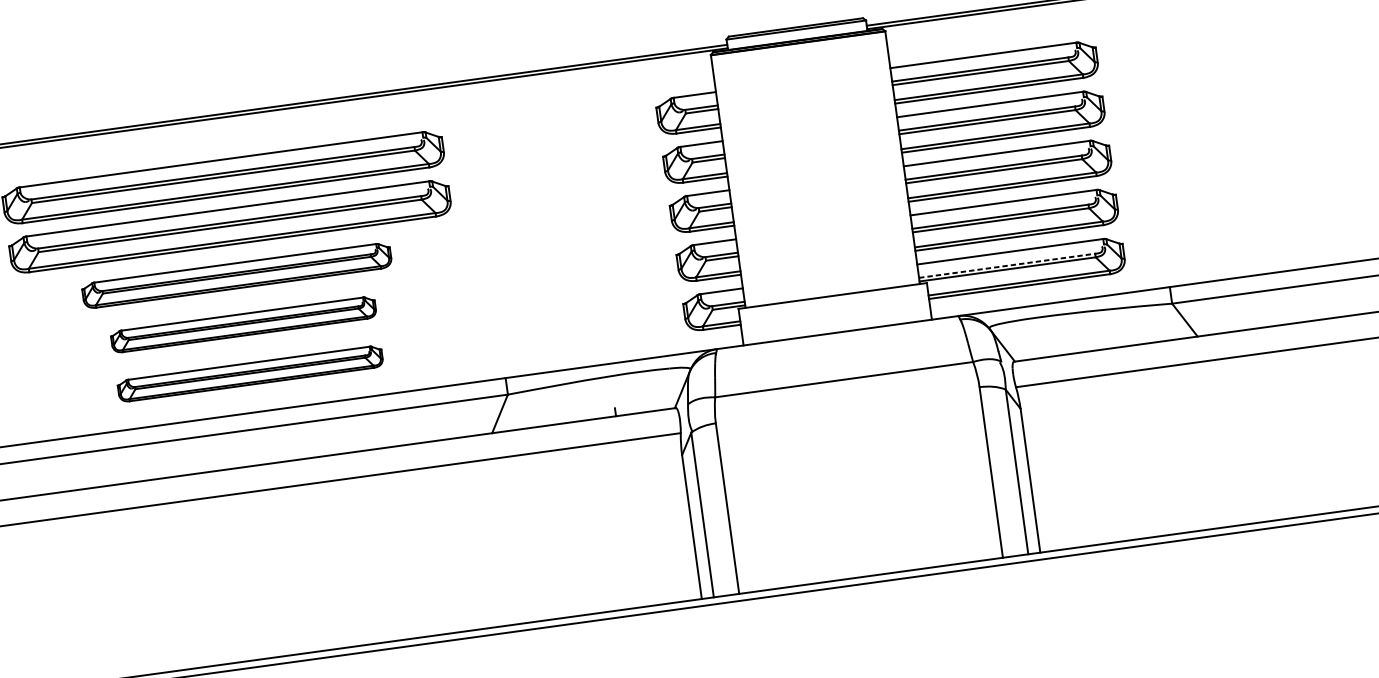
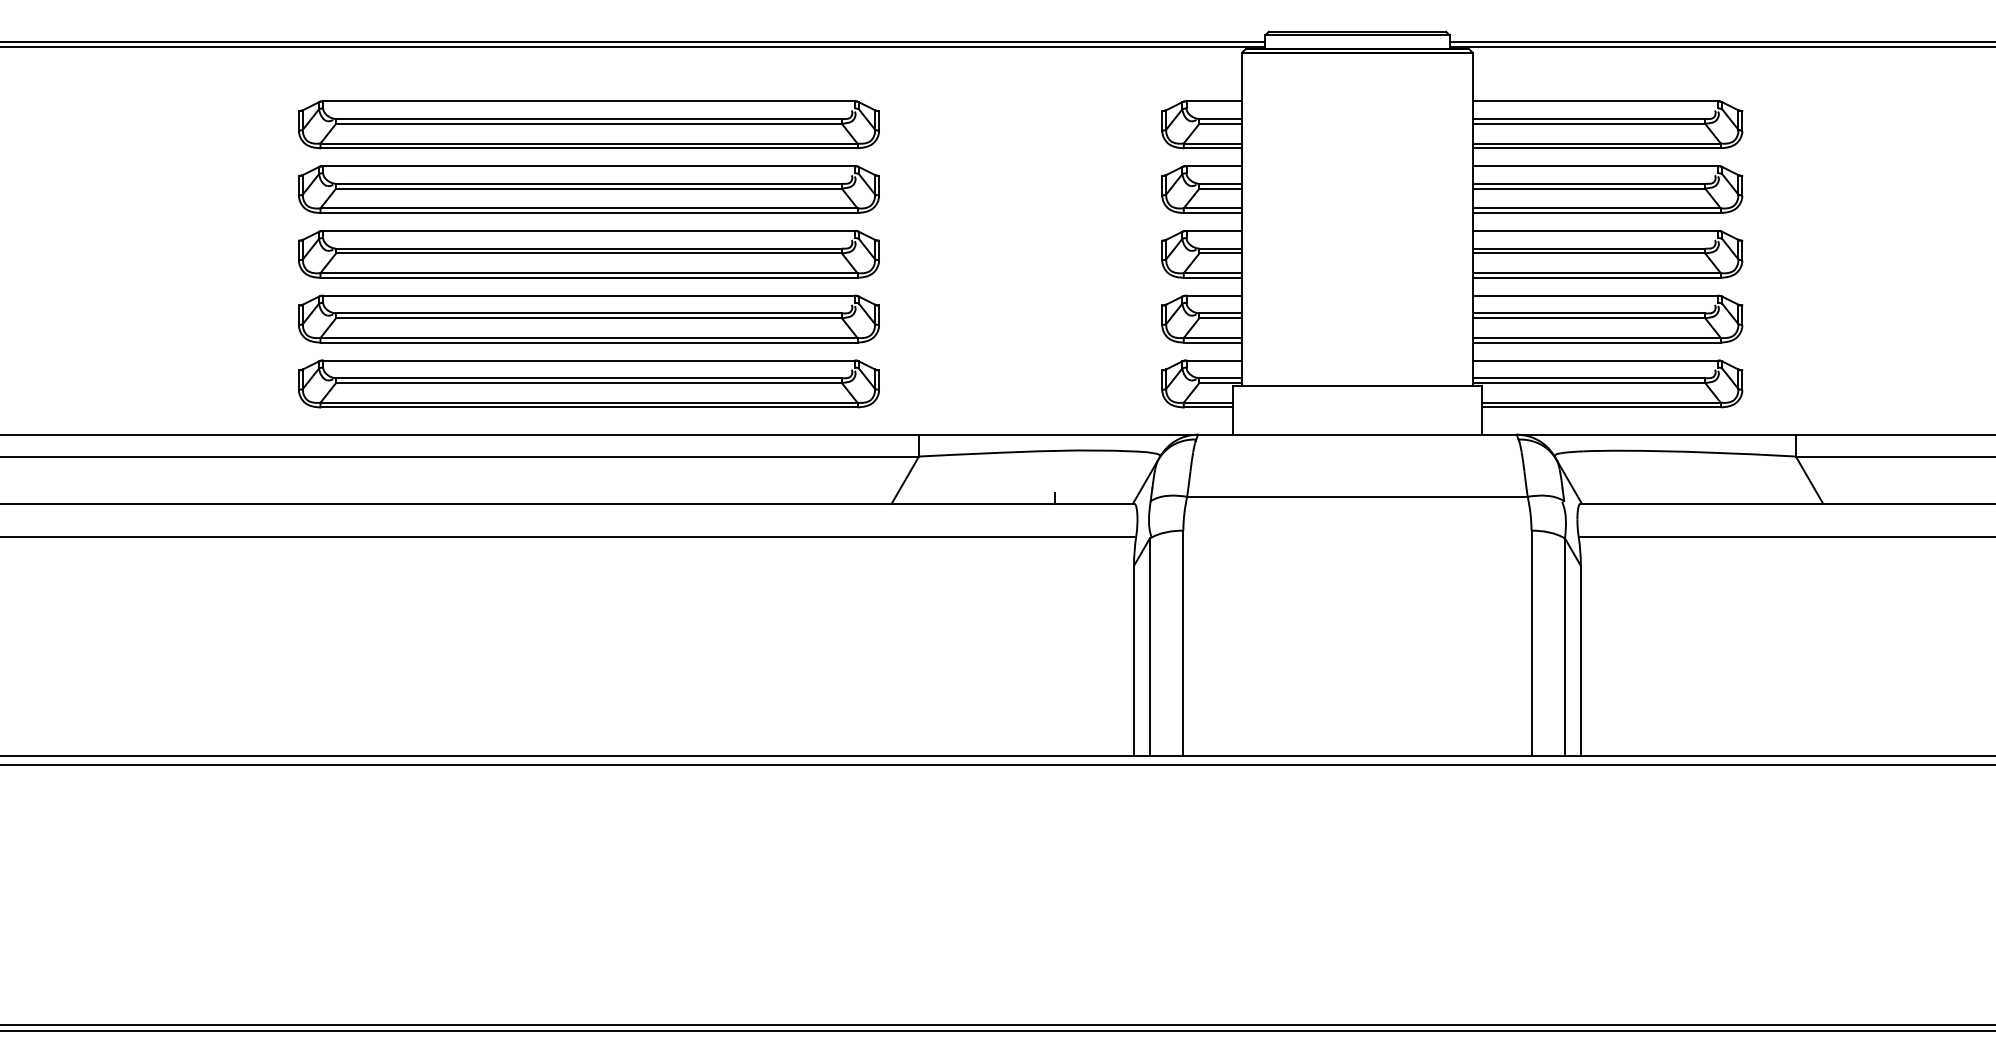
line: (1007, 265) -> (1589, 378), dashed -> solid
part: (236, 275) -> (588, 254), size x1.43
part: (243, 324) -> (588, 318), size x1.67
part: (250, 373) -> (588, 383), size x1.67

